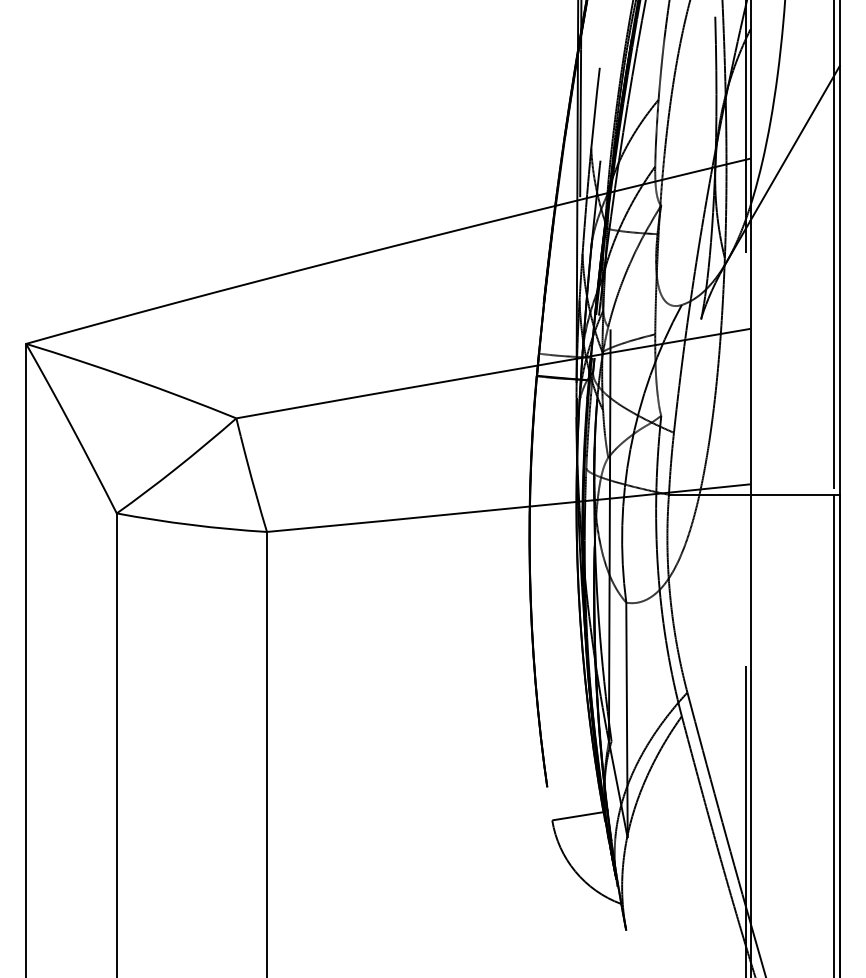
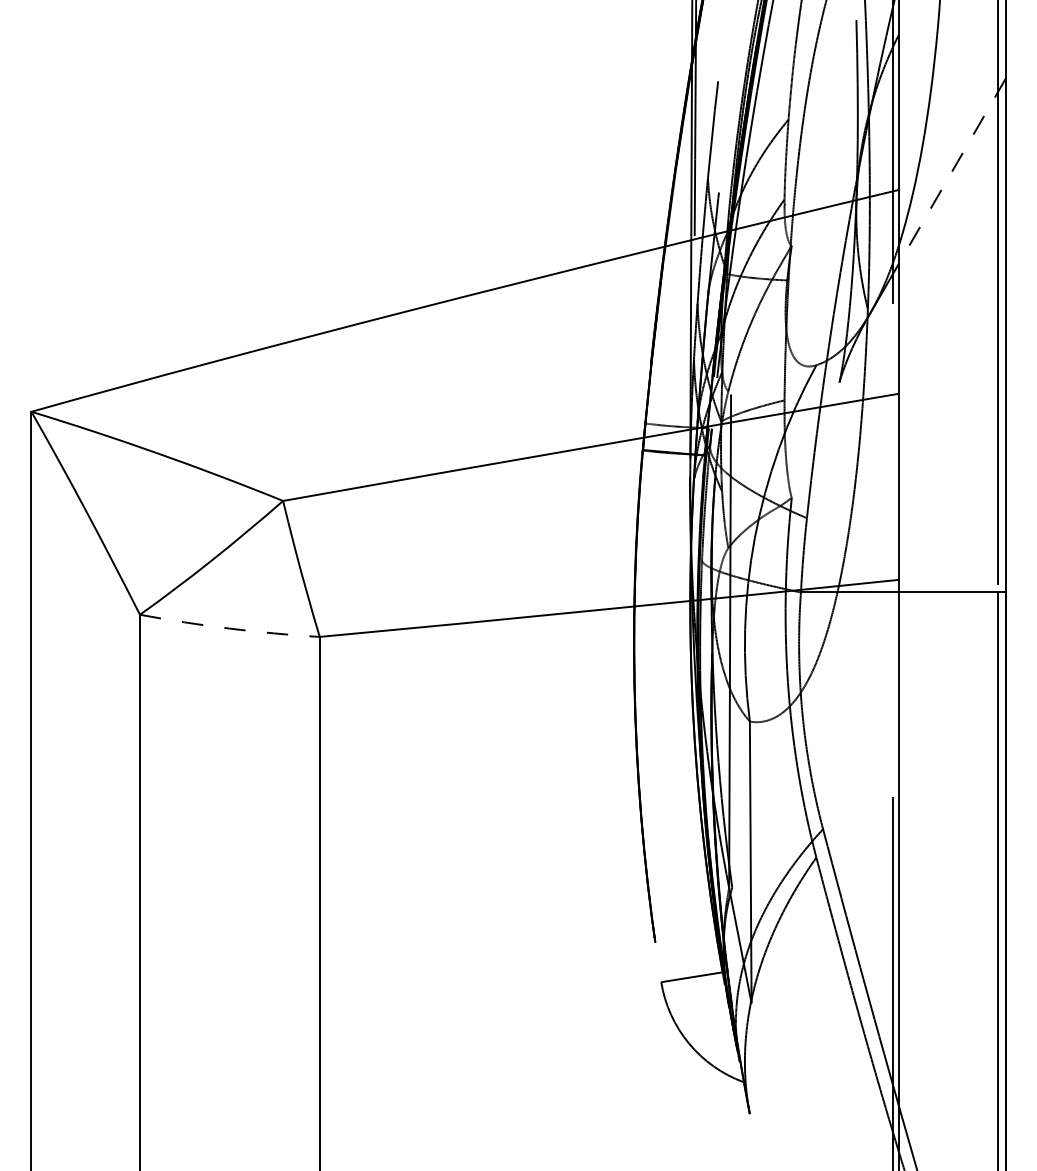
line: (794, 143) -> (951, 171), solid -> dashed
arc: (191, 524) -> (229, 627), solid -> dashed

